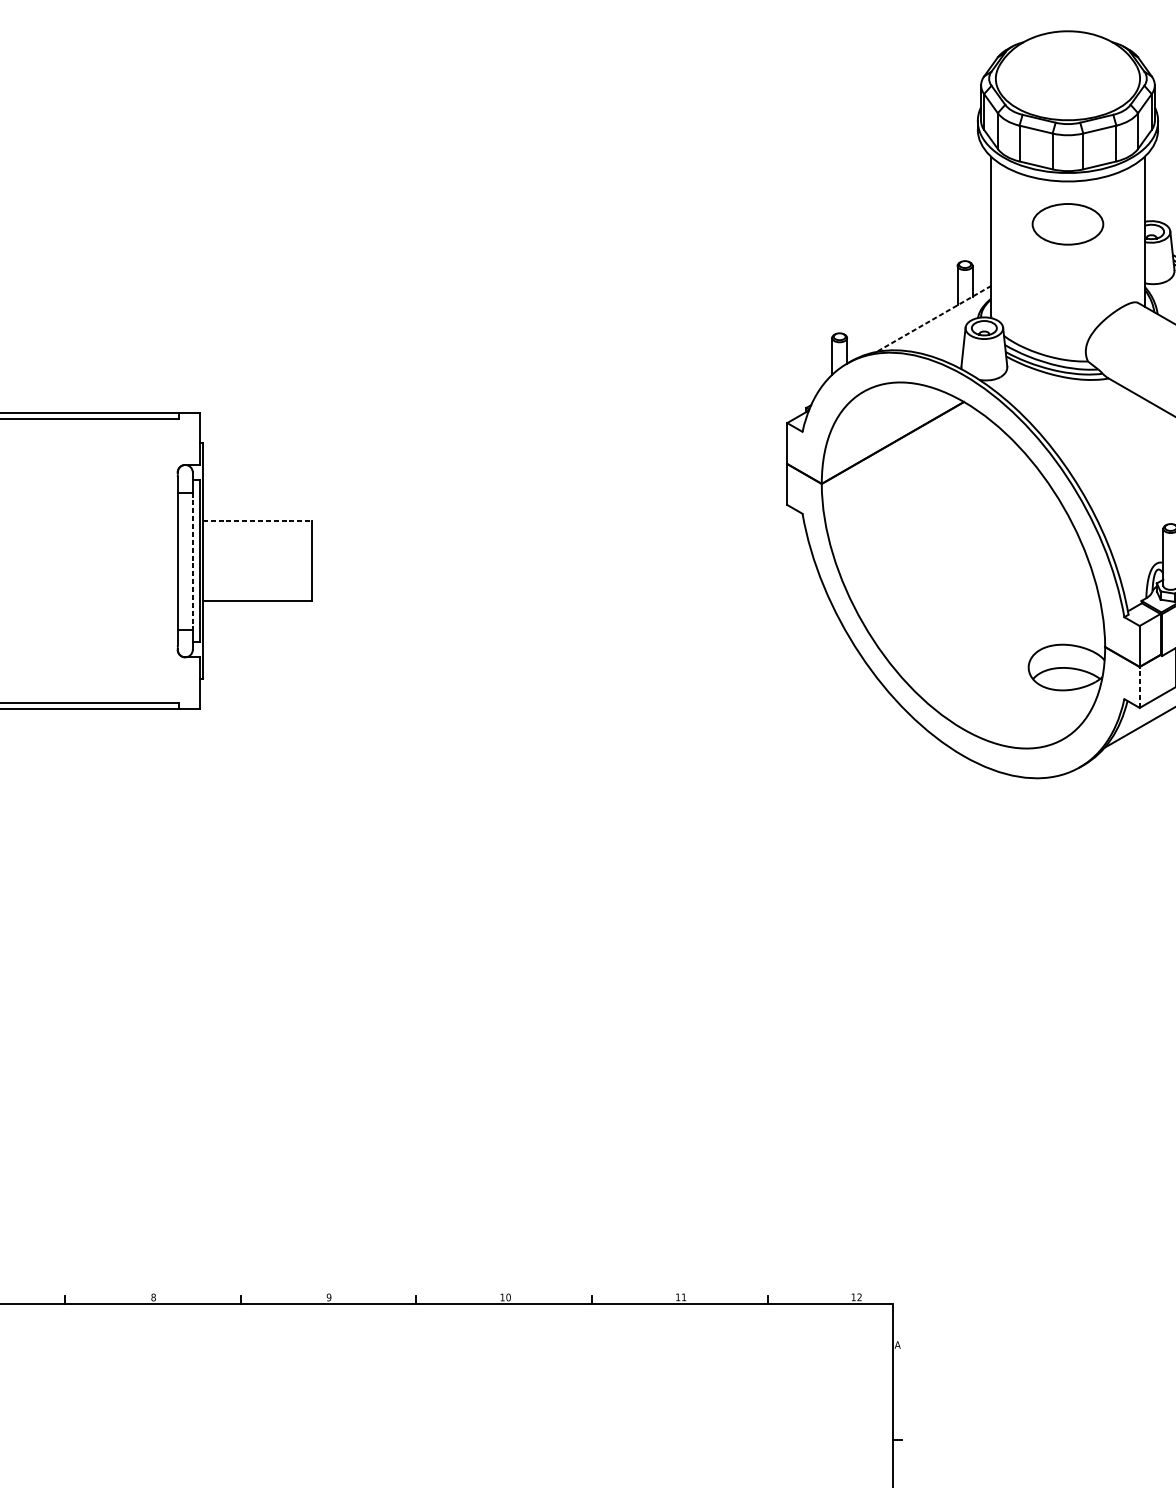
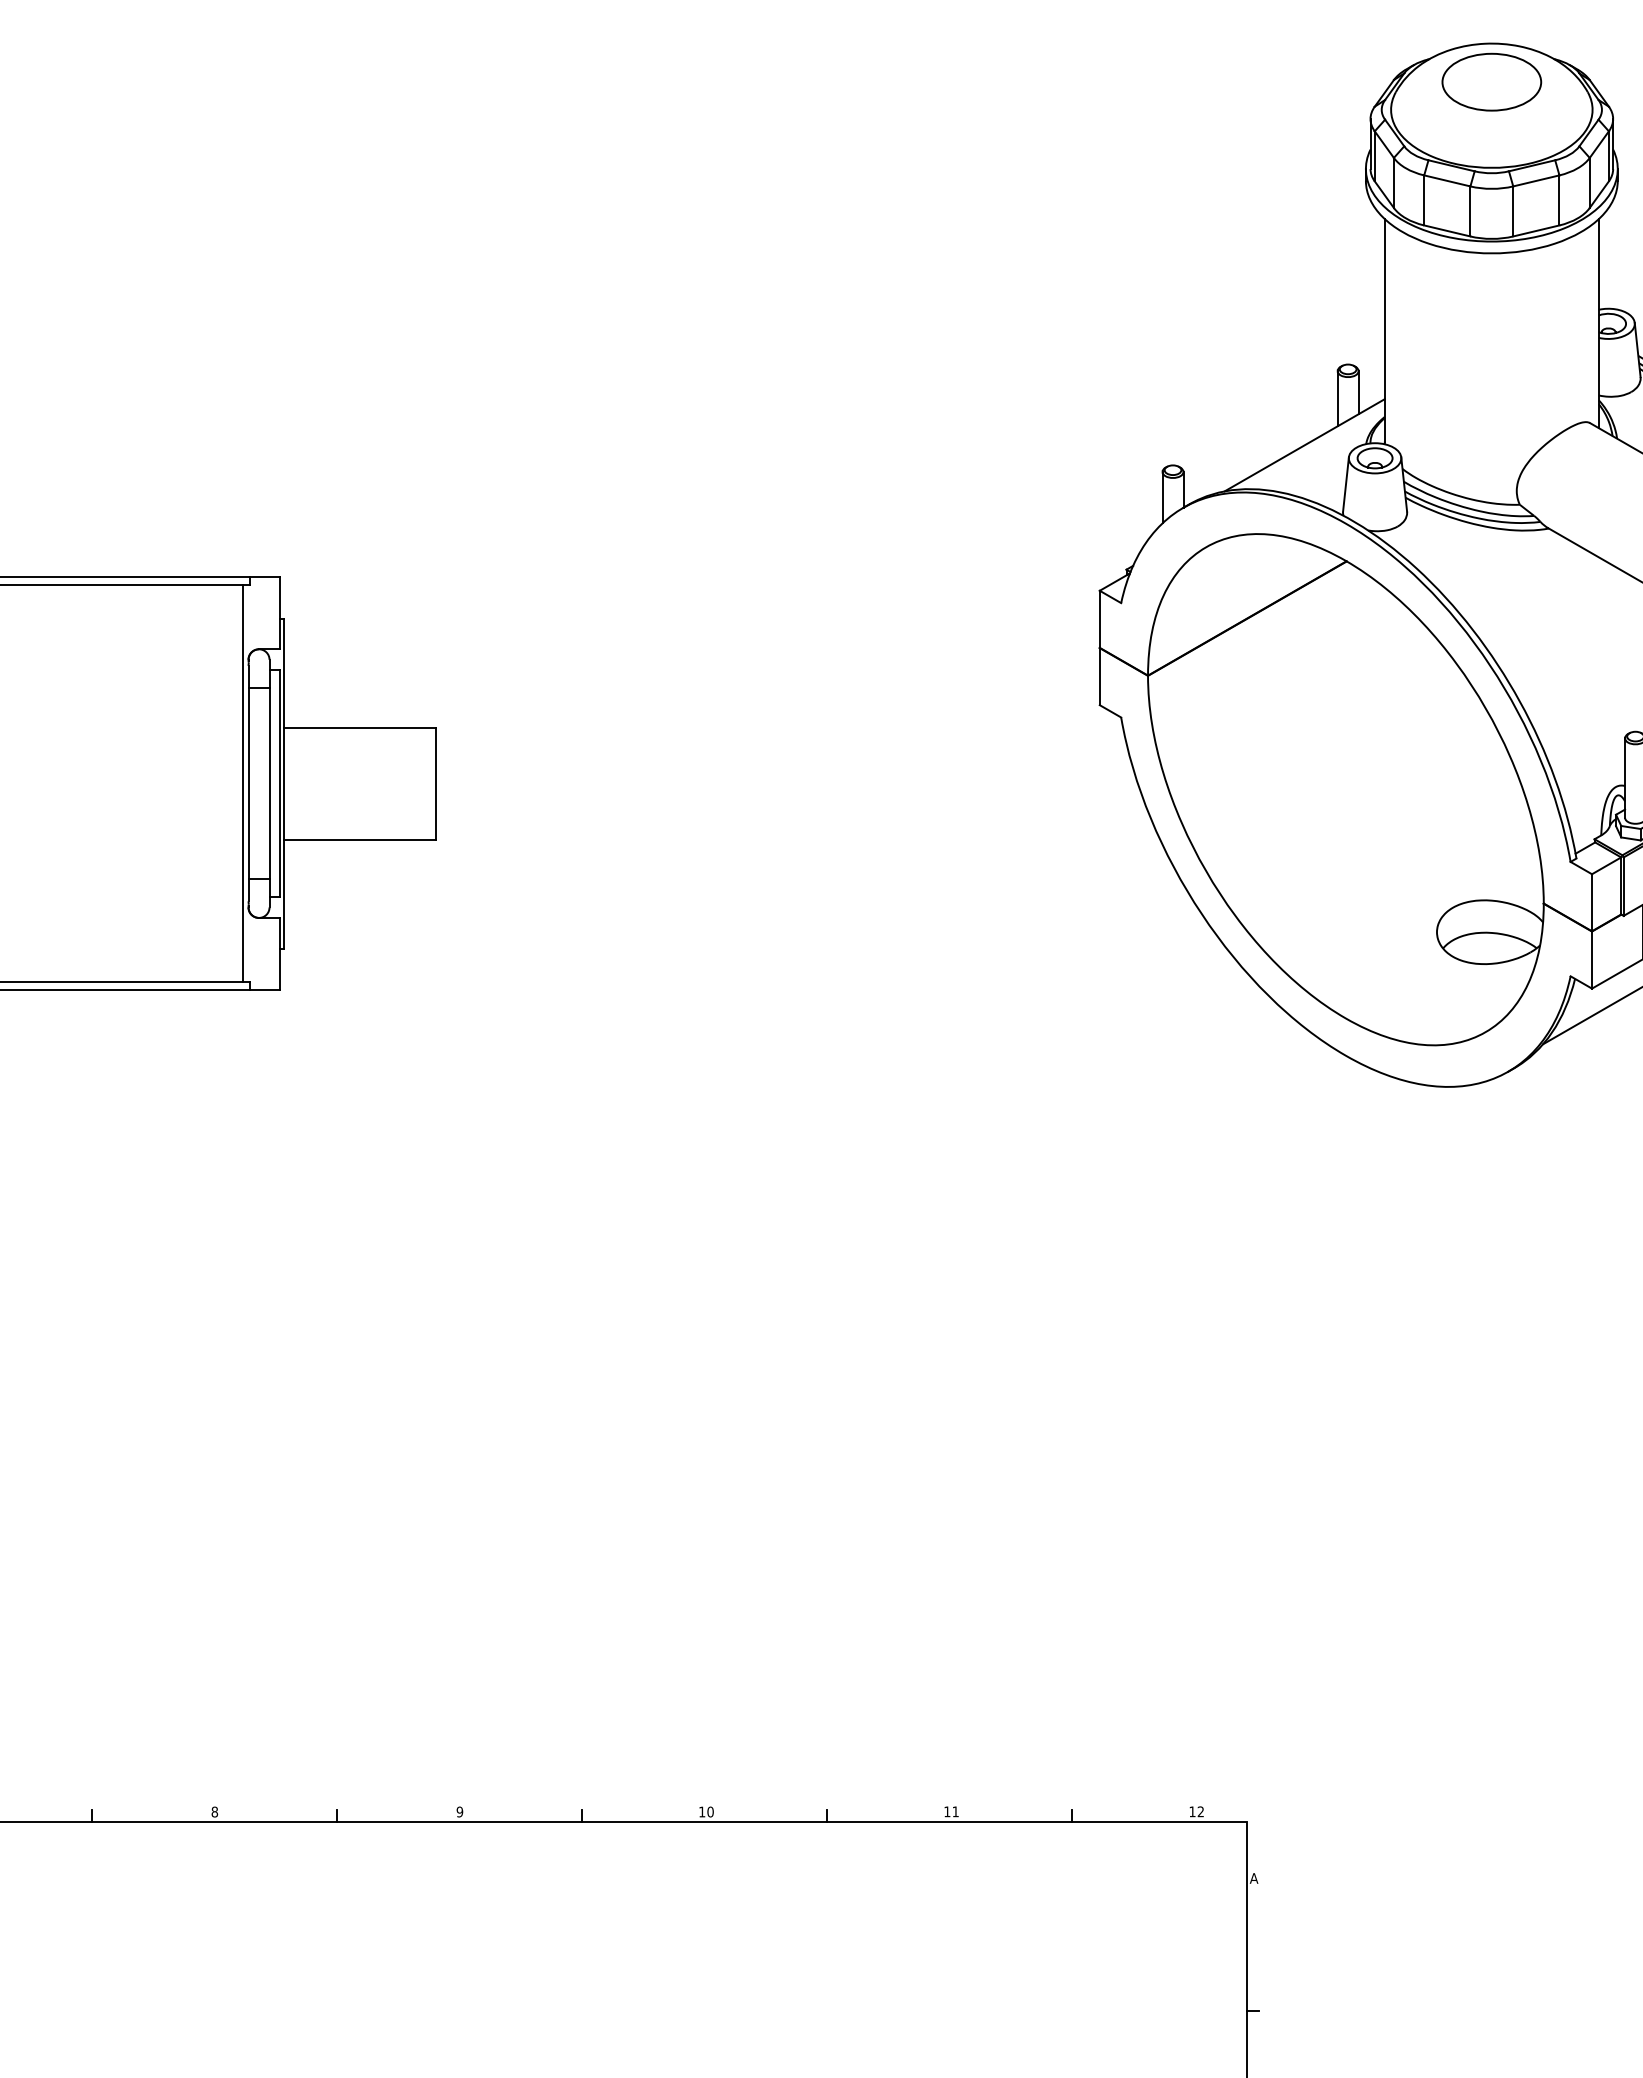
part: (1067, 223) -> (1491, 81), moved
line: (933, 319) -> (1304, 445), dashed -> solid
line: (257, 520) -> (360, 727), dashed -> solid
line: (174, 561) -> (243, 783), added
line: (192, 561) -> (269, 783), dashed -> solid
line: (1140, 687) -> (1592, 960), dashed -> solid

